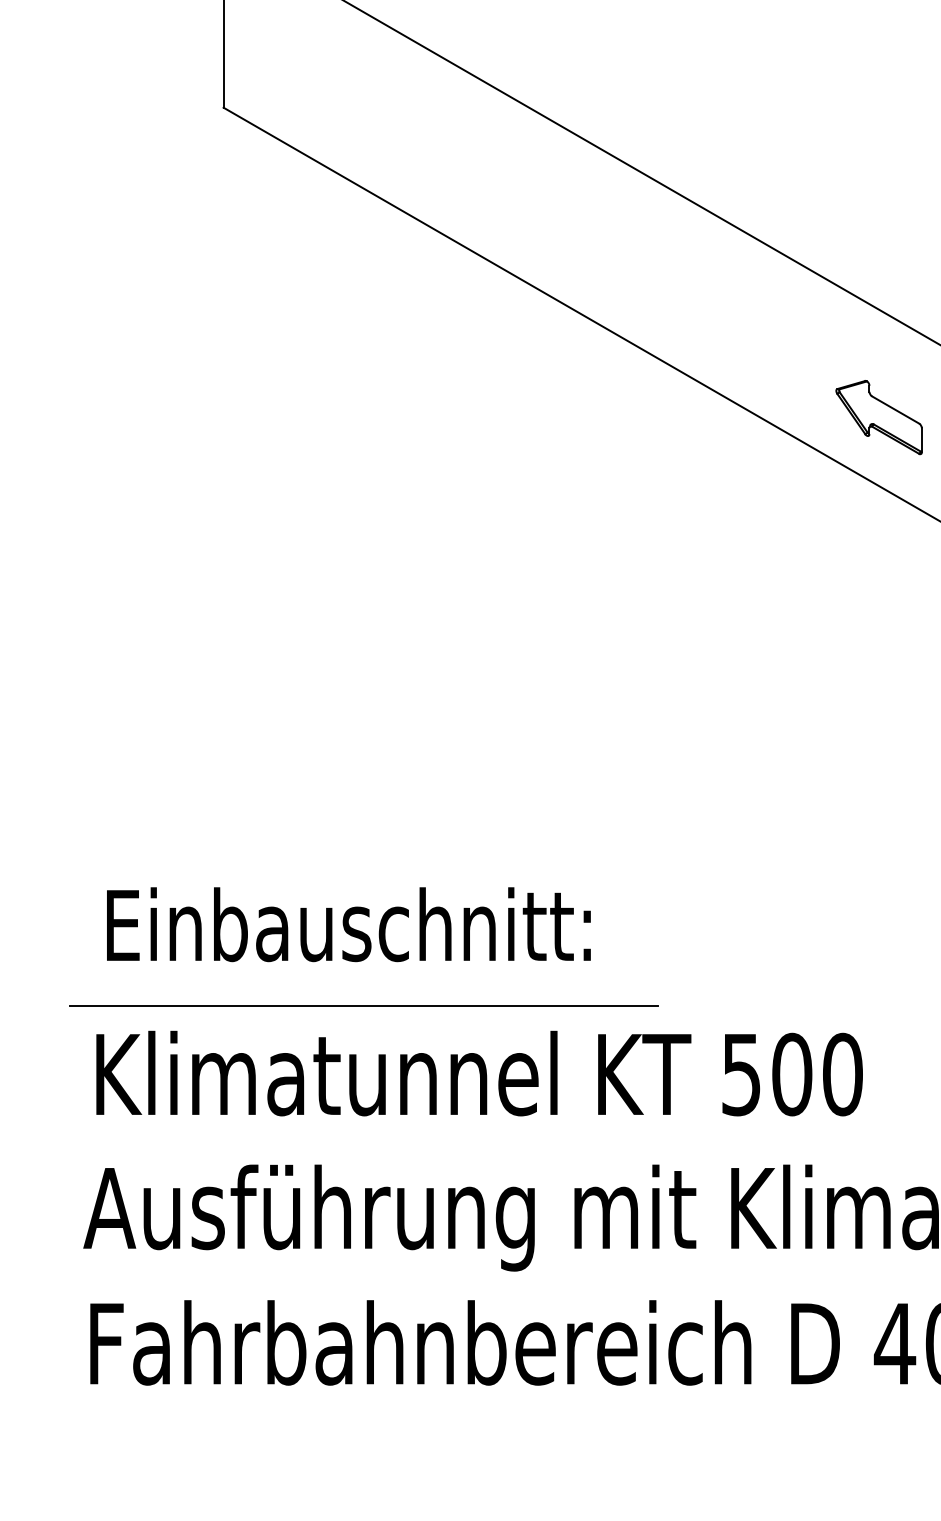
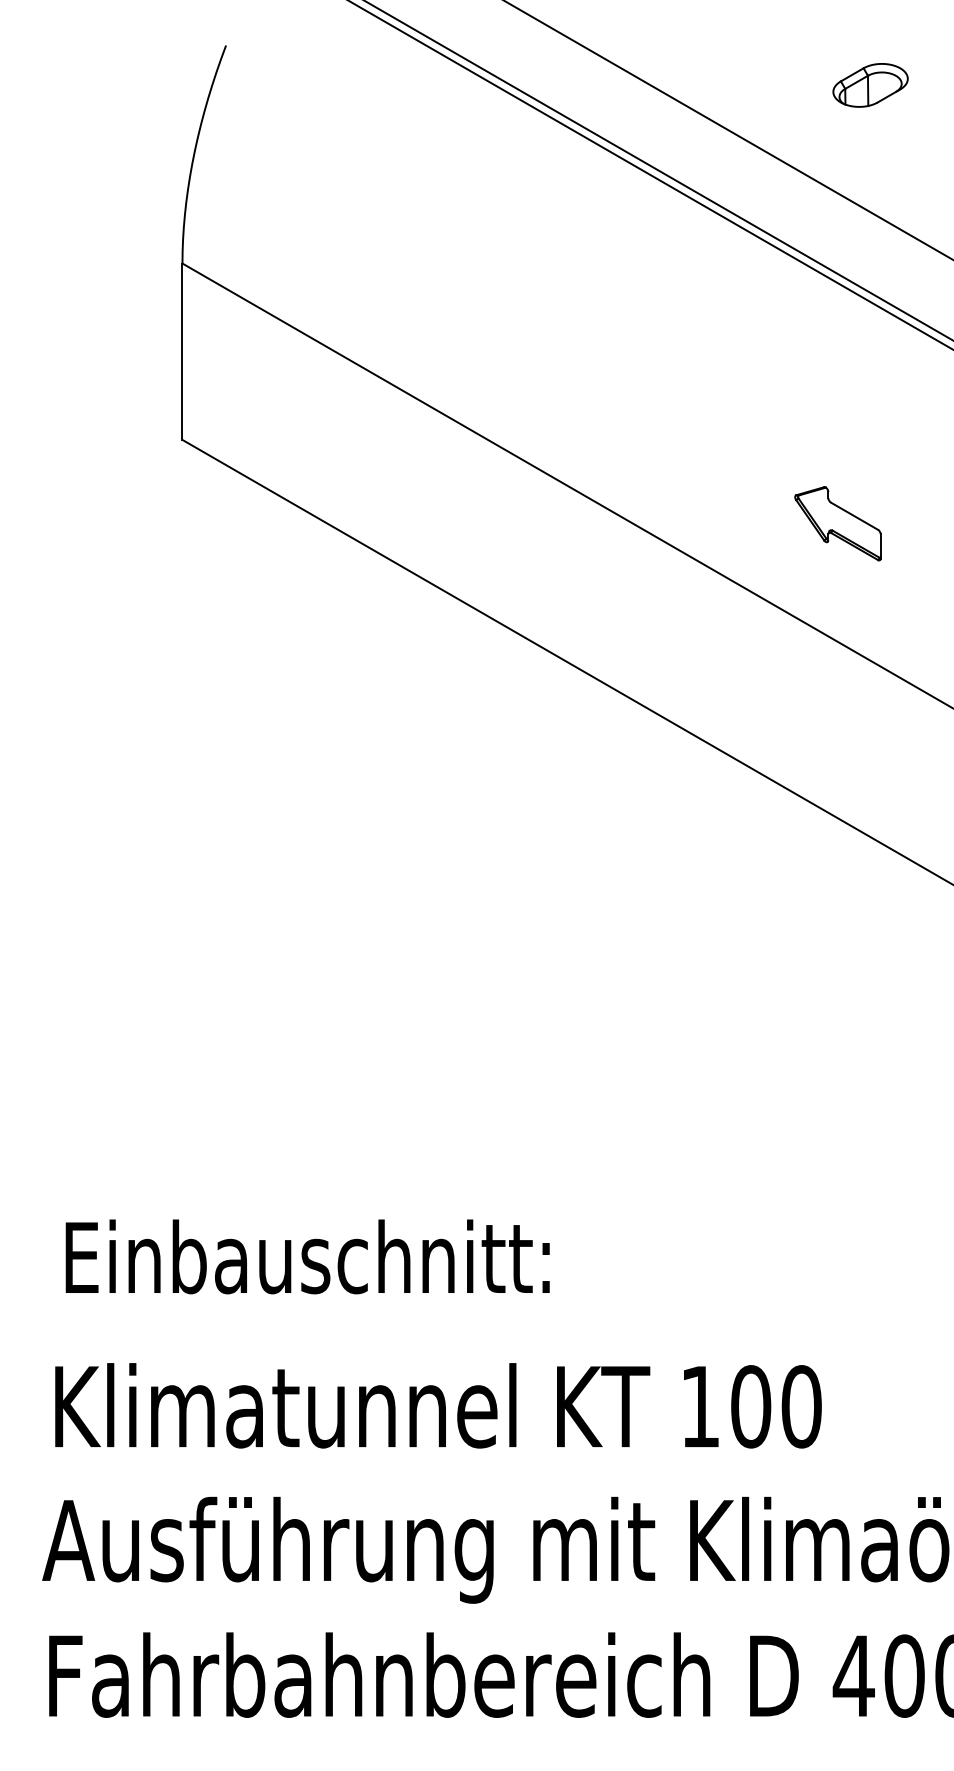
part: (878, 417) -> (837, 523), moved
line: (363, 1005) -> (322, 1337), removed
text: (740, 1075) -> (699, 1407), 500 -> 100

